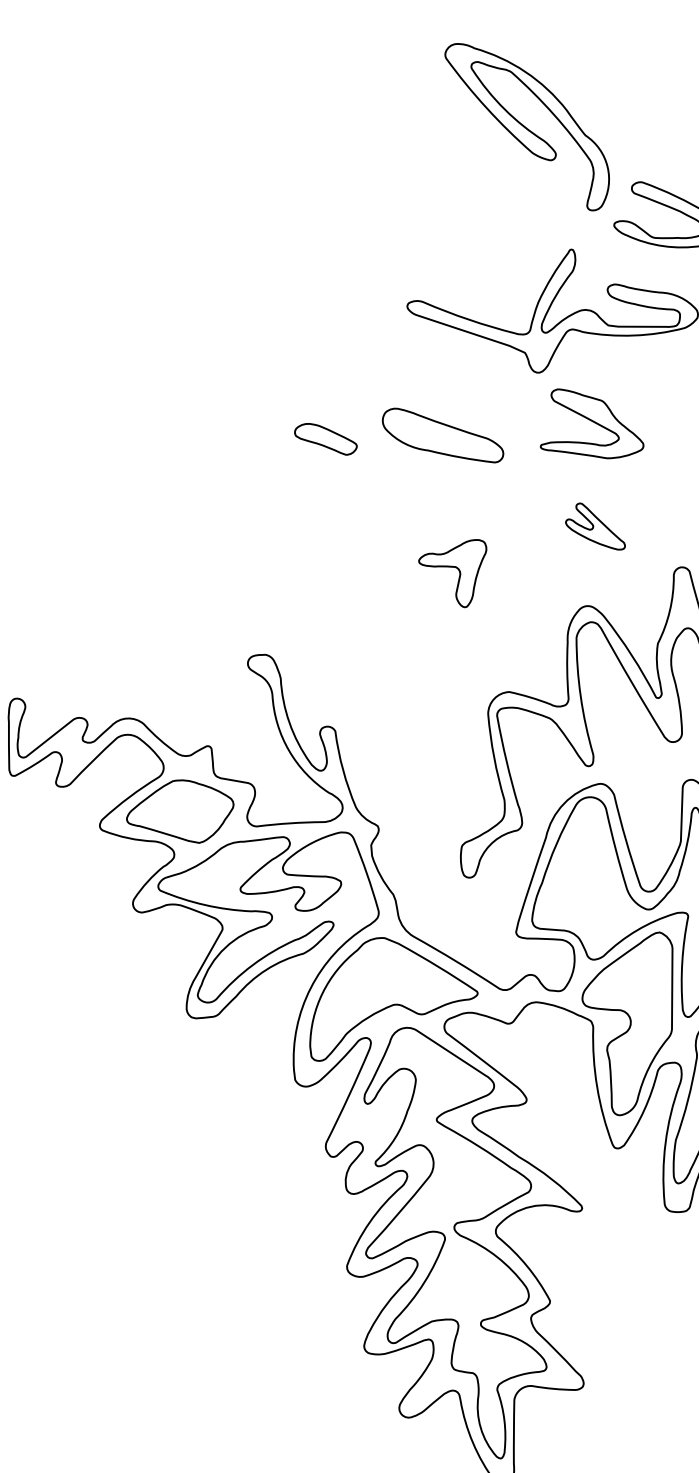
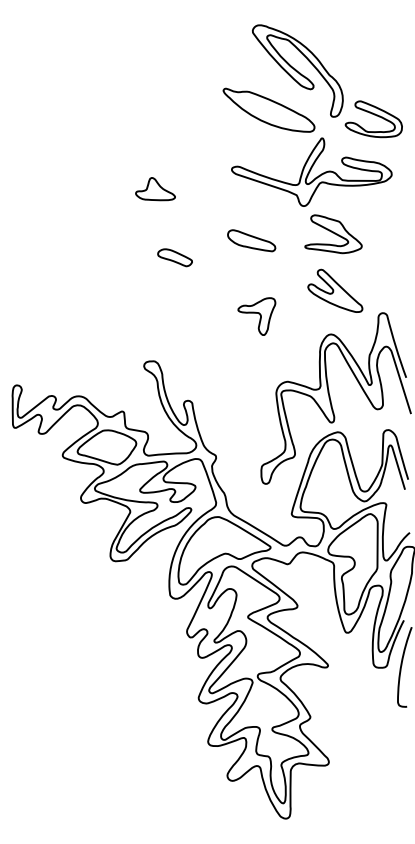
part: (473, 197) -> (268, 109), added
part: (268, 342) -> (155, 189), added
part: (442, 435) -> (251, 240), size x0.71
part: (324, 438) -> (174, 257), moved
part: (595, 526) -> (335, 290), size x1.67

